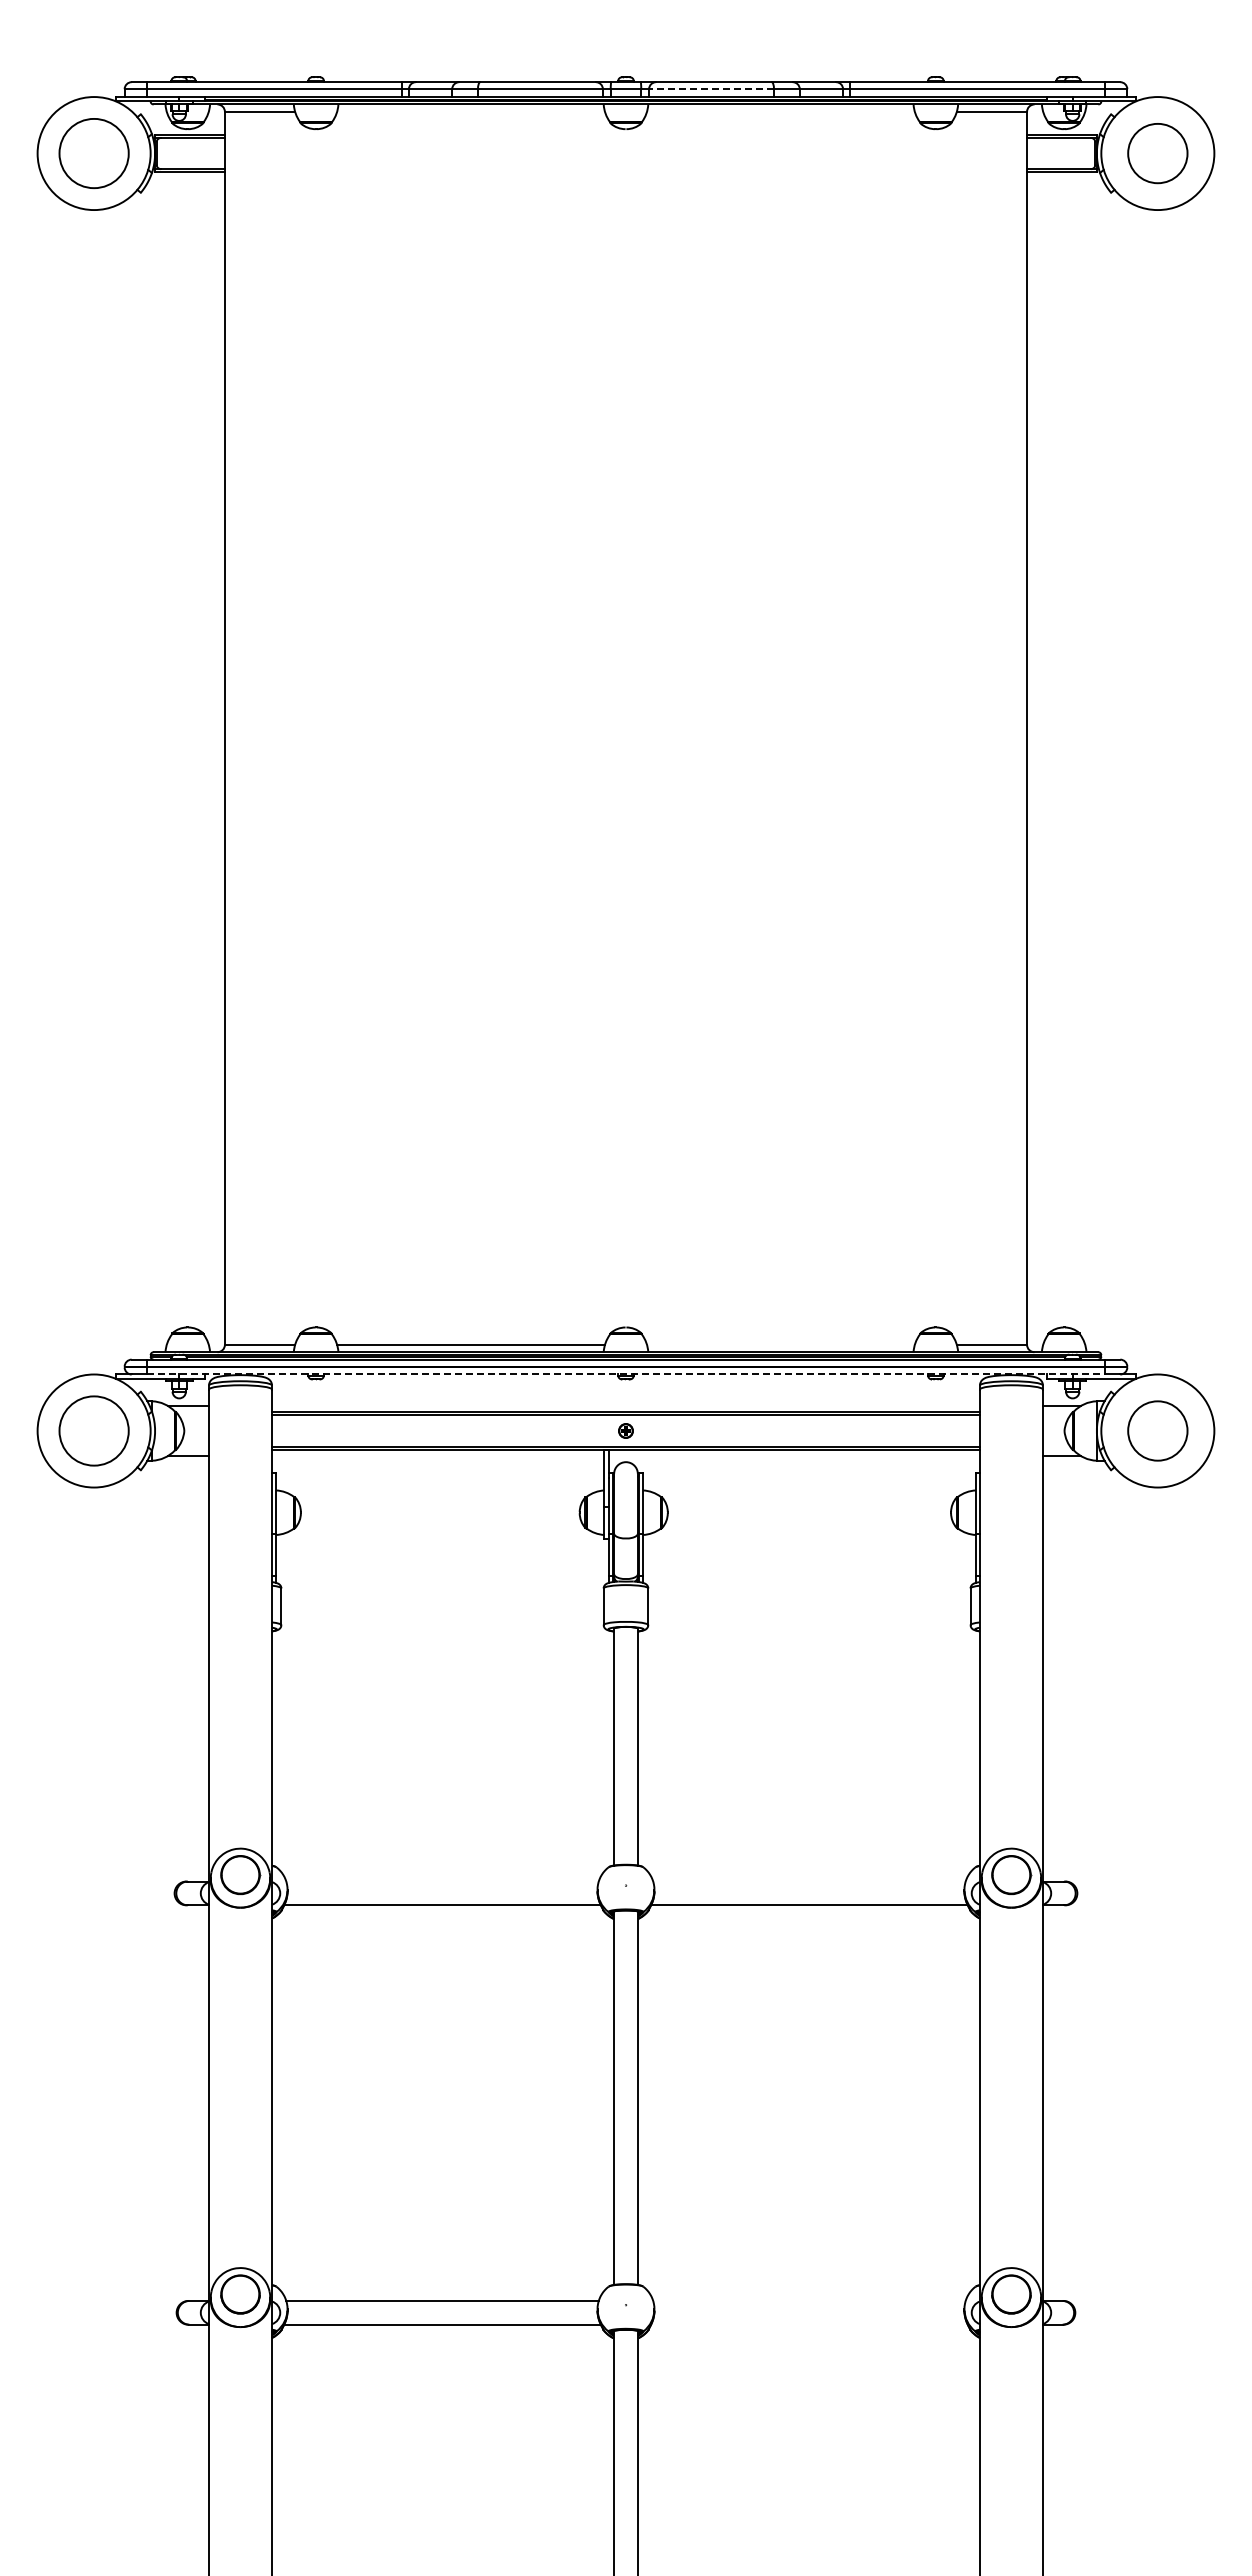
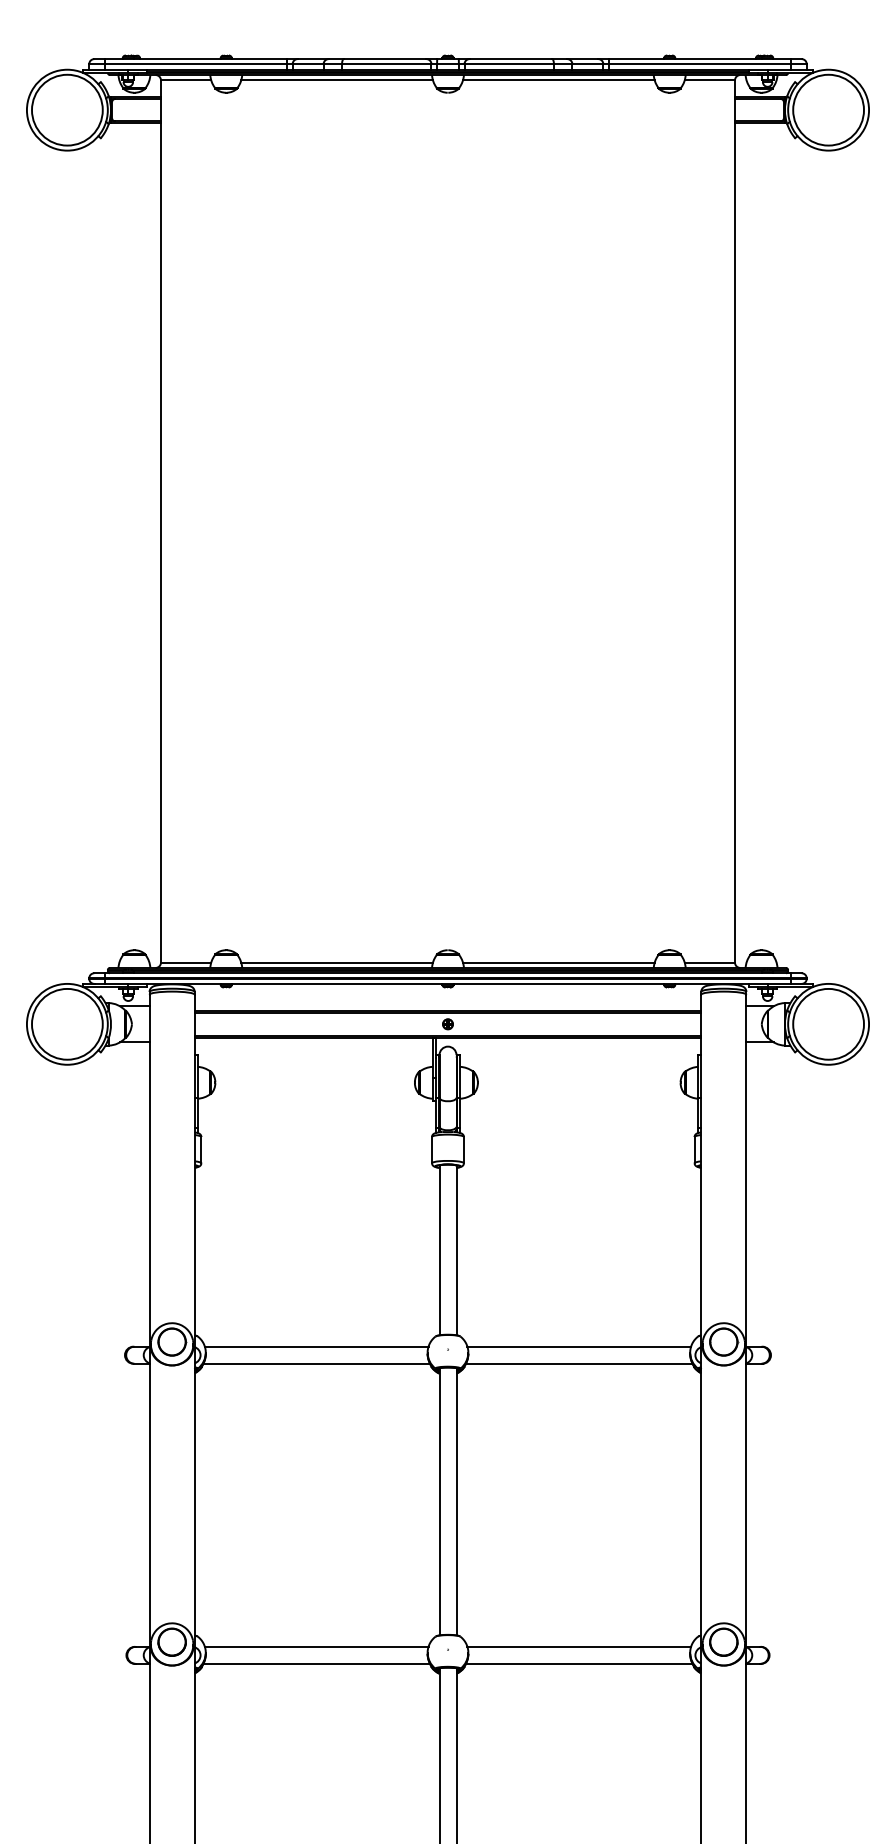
line: (711, 89) -> (509, 64), dashed -> solid
line: (470, 111) -> (336, 80), added
line: (780, 111) -> (558, 80), added
circle: (93, 153) -> (66, 110), size x1.43
circle: (1157, 153) -> (828, 110), size x1.67
line: (780, 1344) -> (558, 962), added
line: (626, 1374) -> (448, 983), dashed -> solid
circle: (93, 1430) -> (66, 1023), size x1.43
circle: (1157, 1430) -> (828, 1023), size x1.67
line: (442, 1881) -> (316, 1346), added
line: (809, 1881) -> (579, 1346), added
line: (809, 2300) -> (579, 1646), added
line: (809, 2324) -> (579, 1663), added

